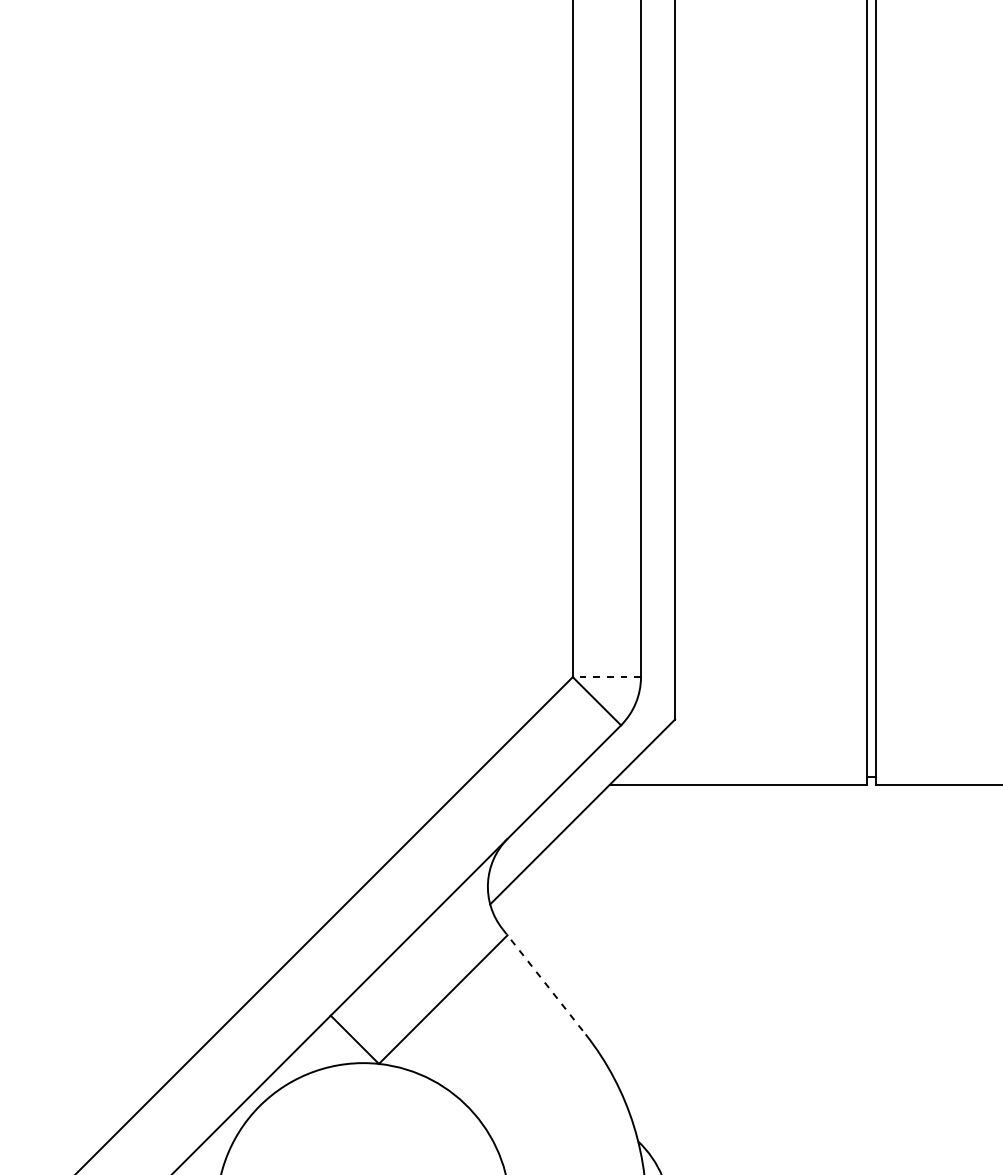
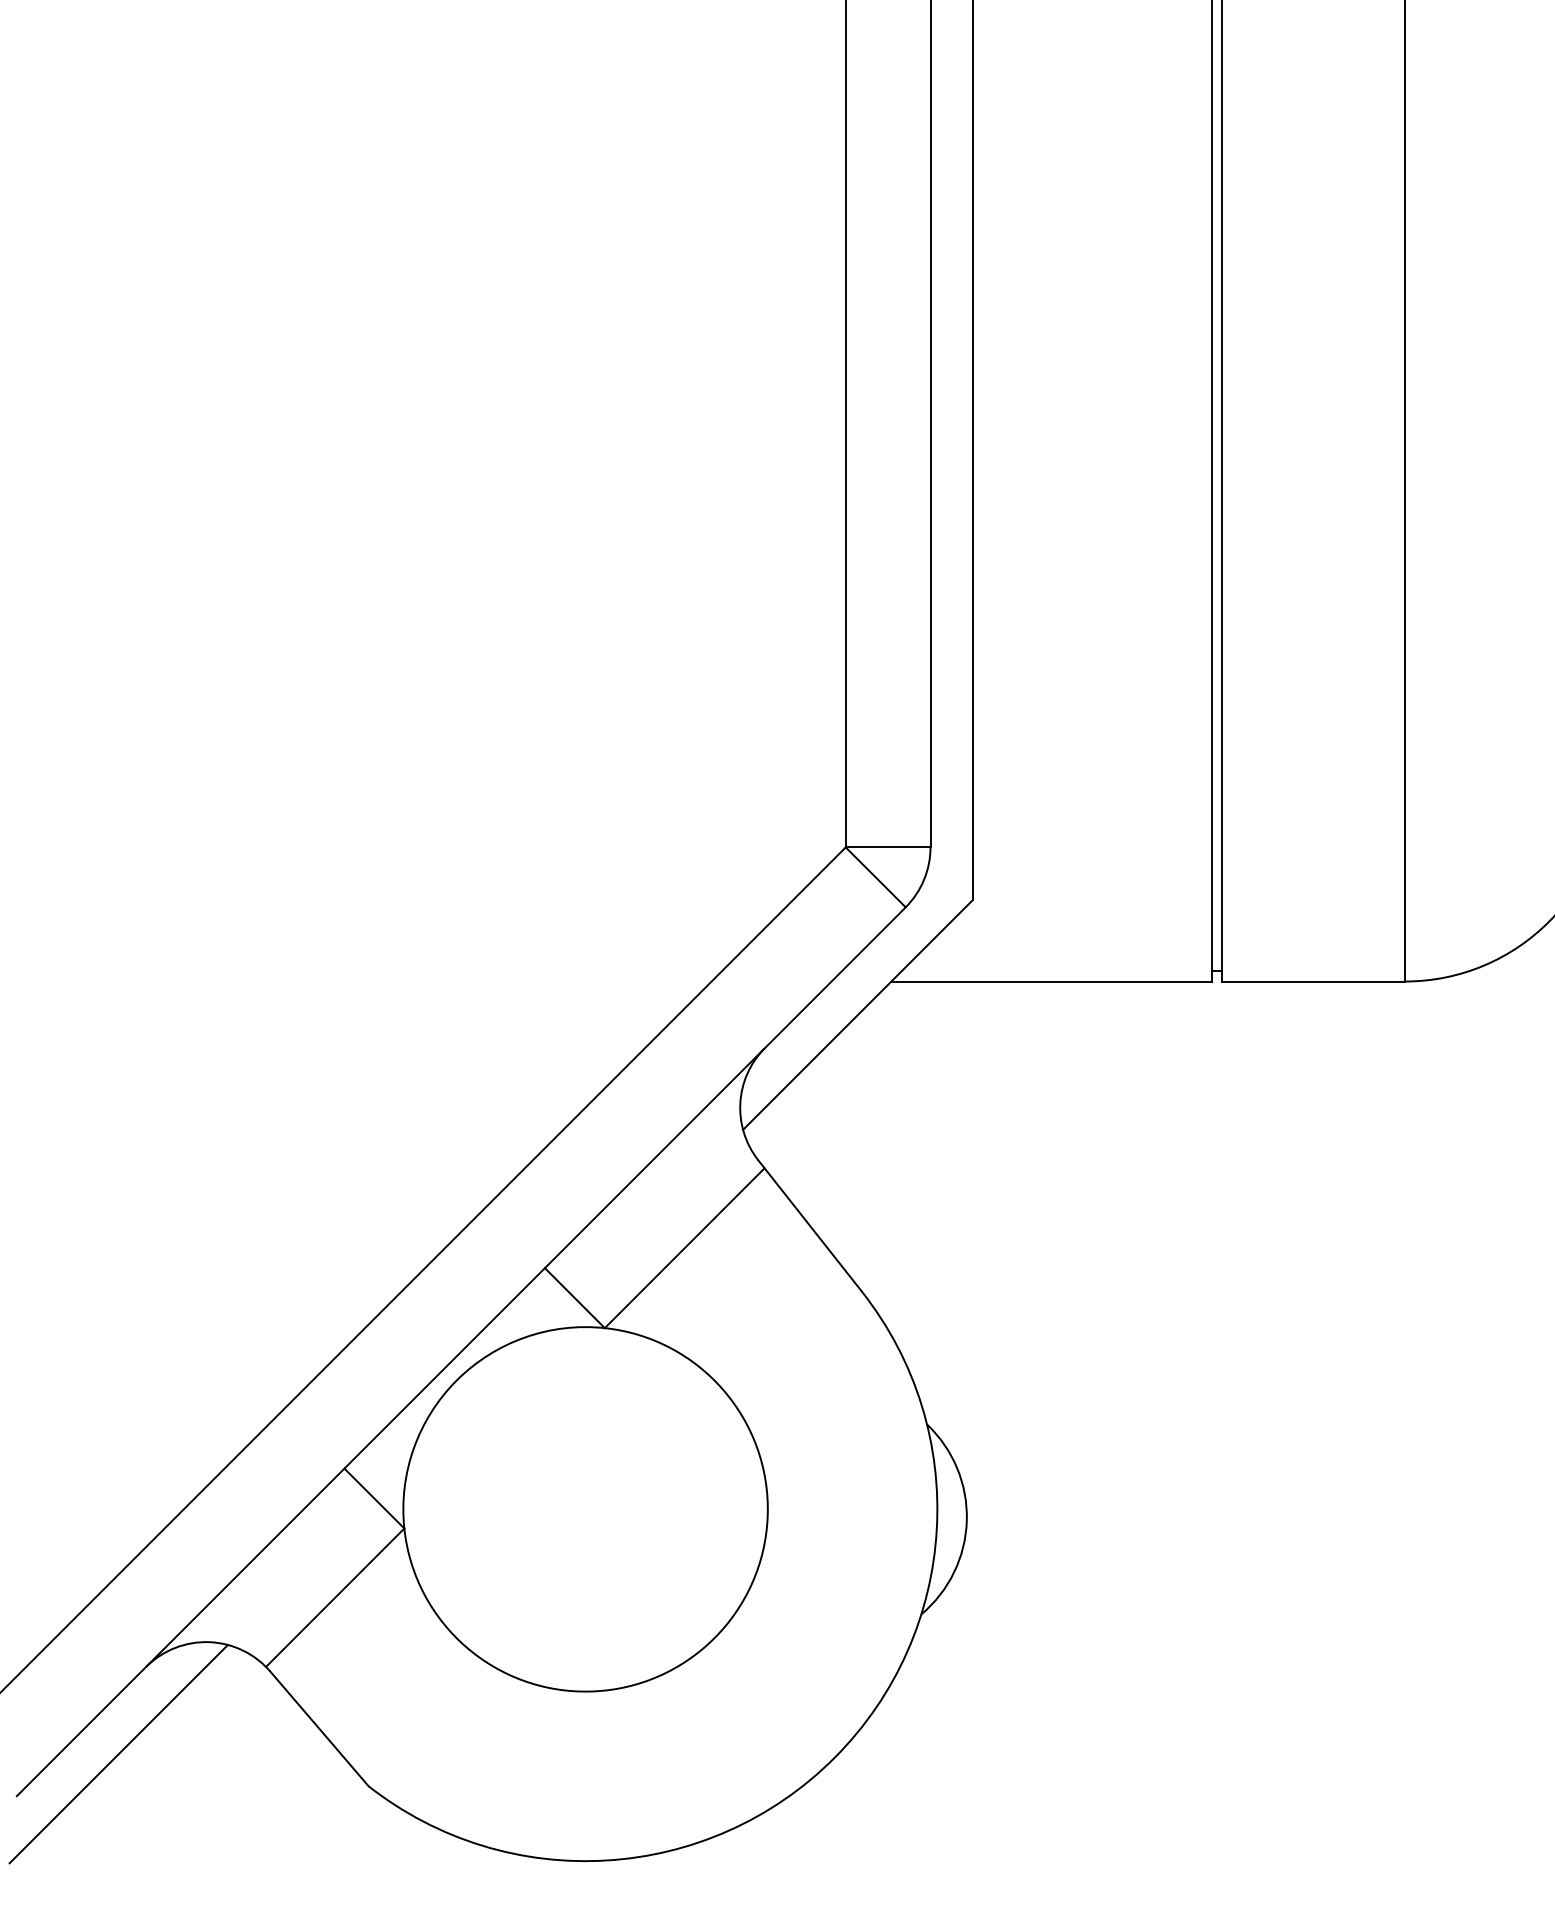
line: (606, 677) -> (887, 847), dashed -> solid
line: (544, 982) -> (810, 1226), dashed -> solid

